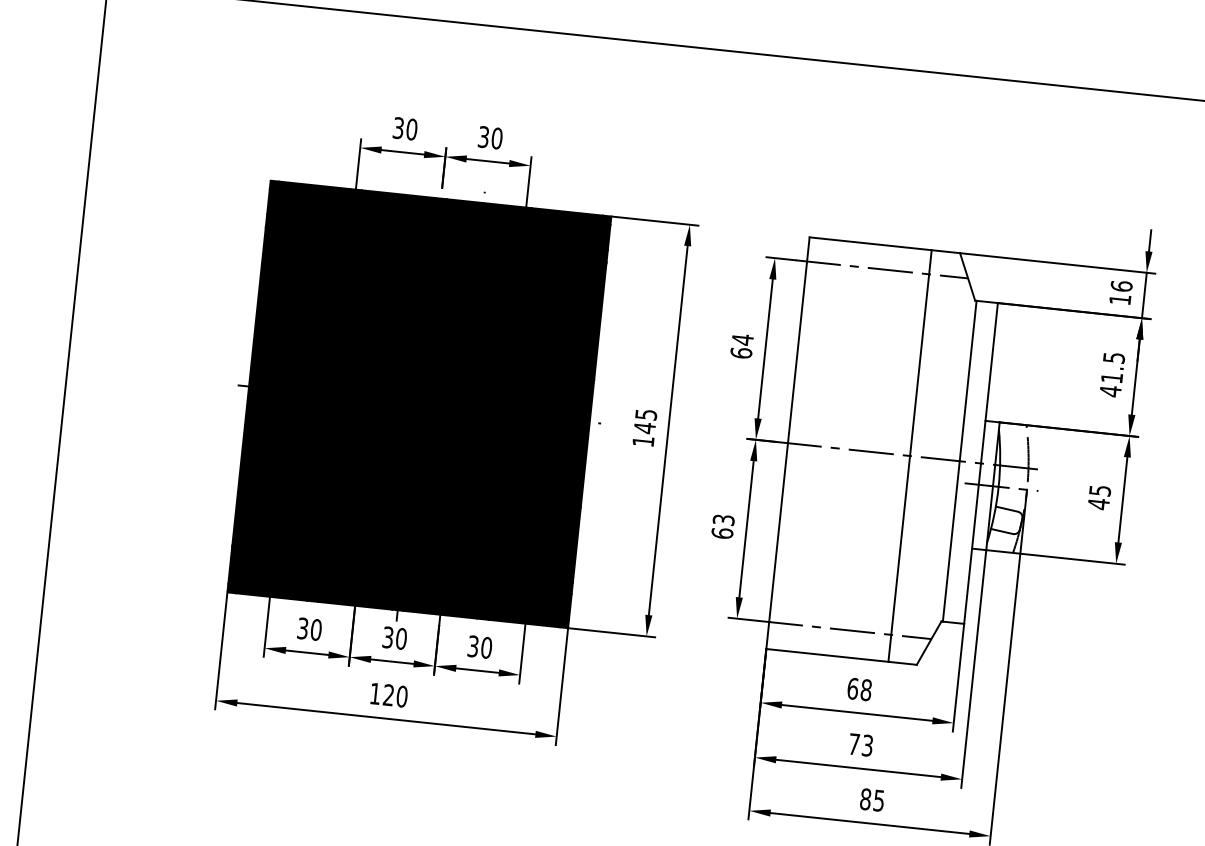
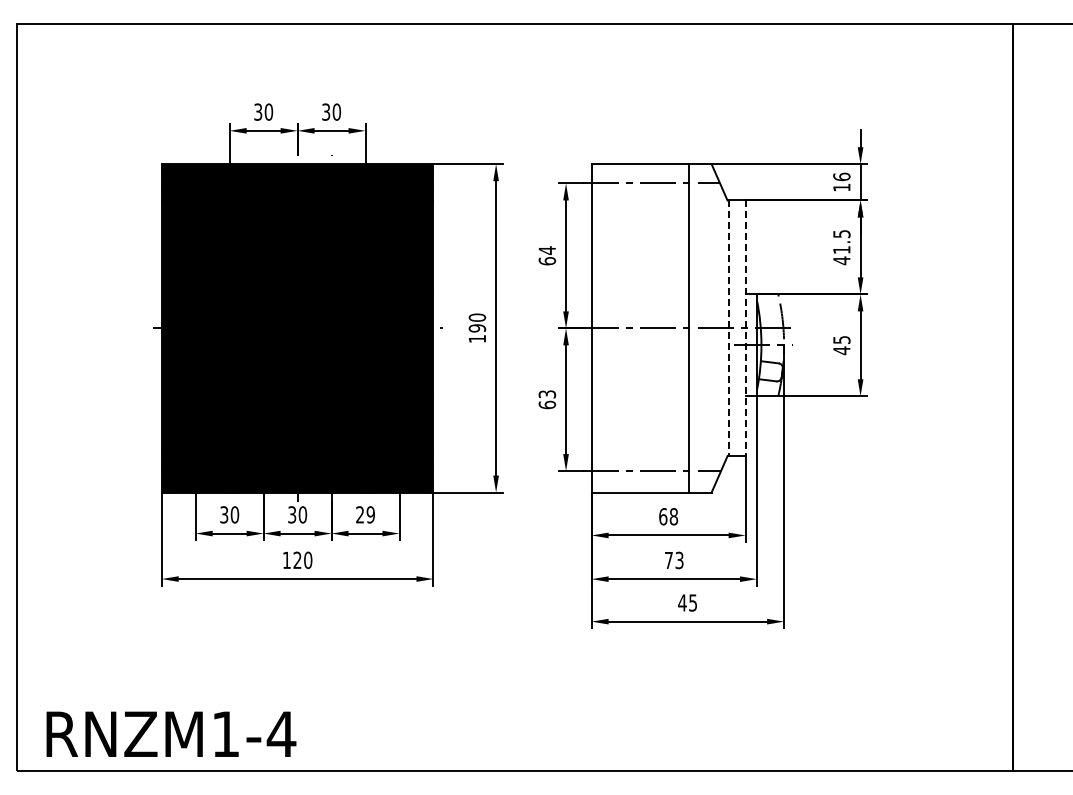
text: (645, 420) -> (477, 322), 145 -> 190
line: (959, 461) -> (728, 328), solid -> dashed
line: (980, 463) -> (745, 328), solid -> dashed
text: (480, 646) -> (365, 514), 30 -> 29
text: (865, 798) -> (682, 602), 85 -> 45

